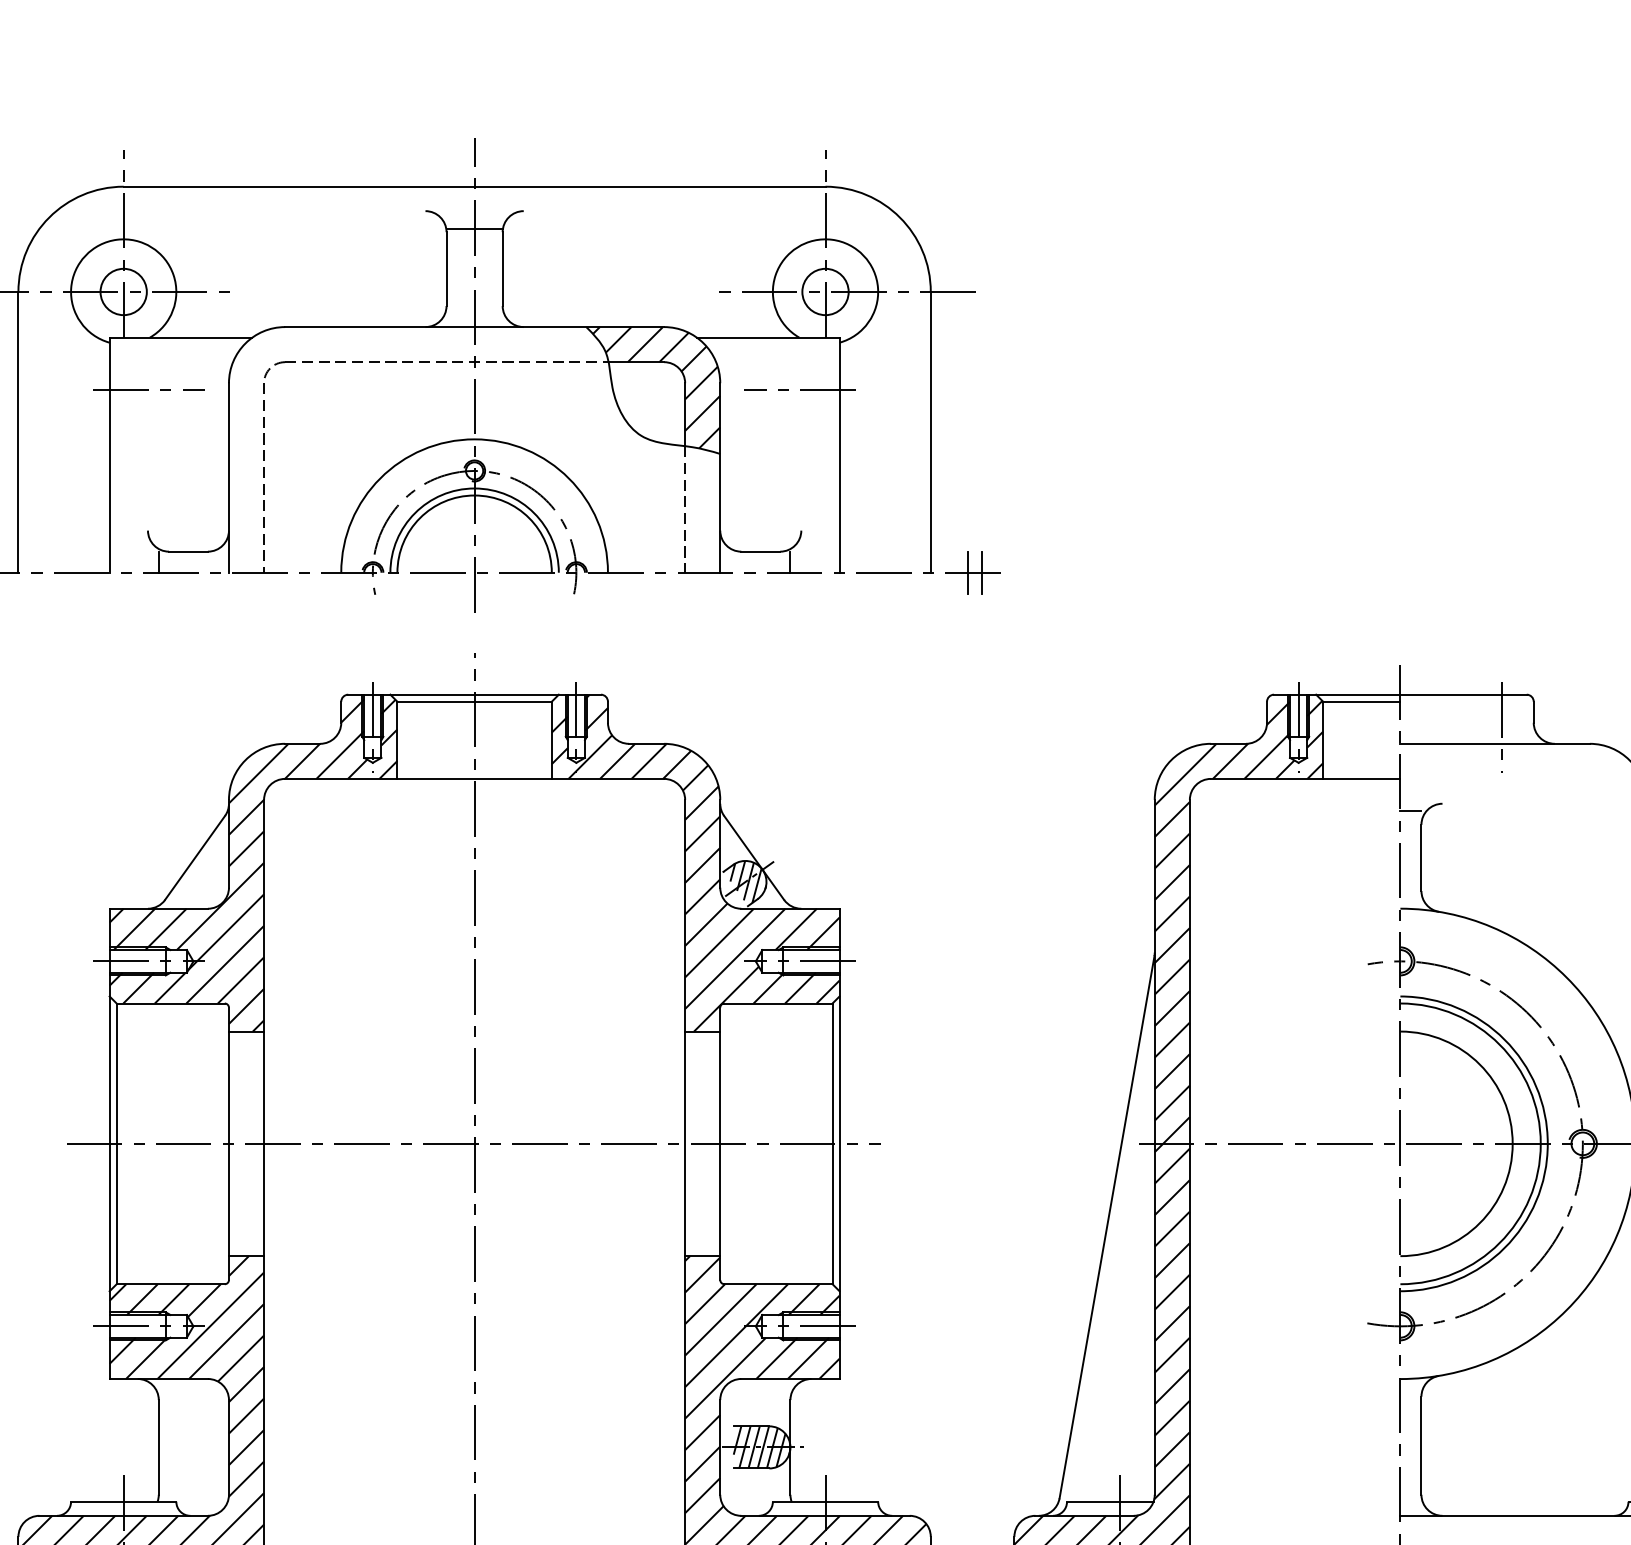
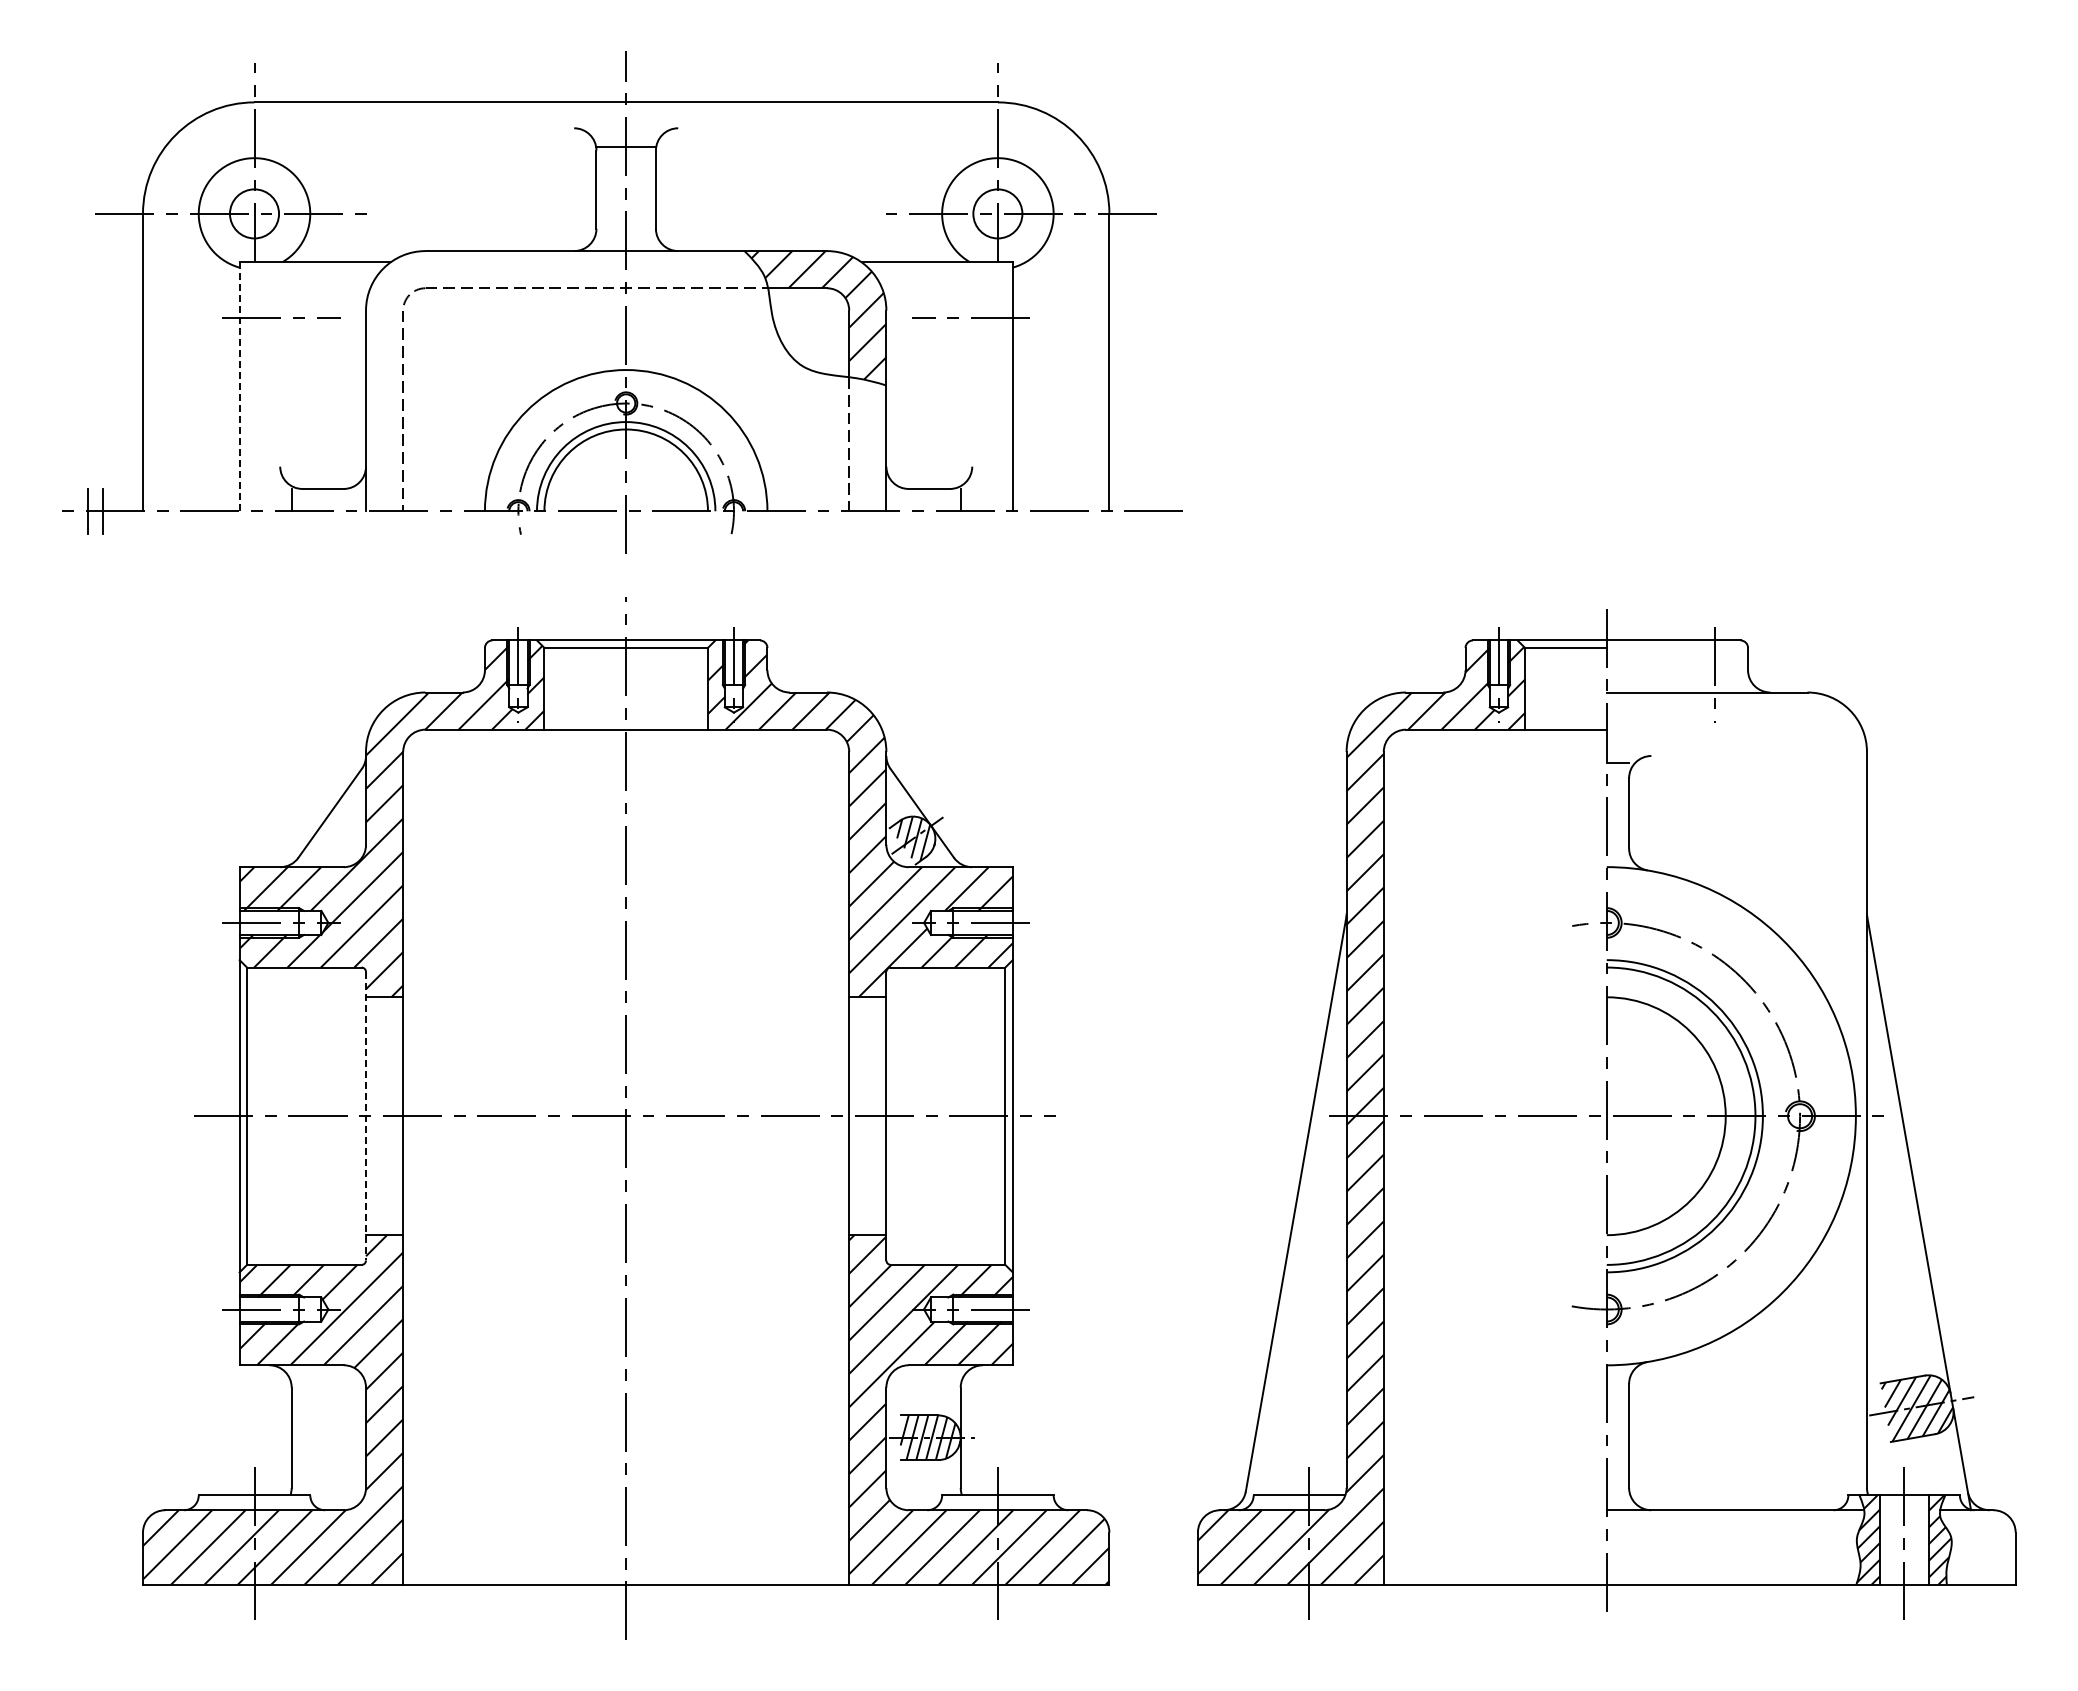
line: (109, 454) -> (239, 386), solid -> dashed
line: (968, 571) -> (1149, 510), removed
line: (982, 571) -> (1164, 510), removed
line: (229, 1144) -> (366, 1116), solid -> dashed

